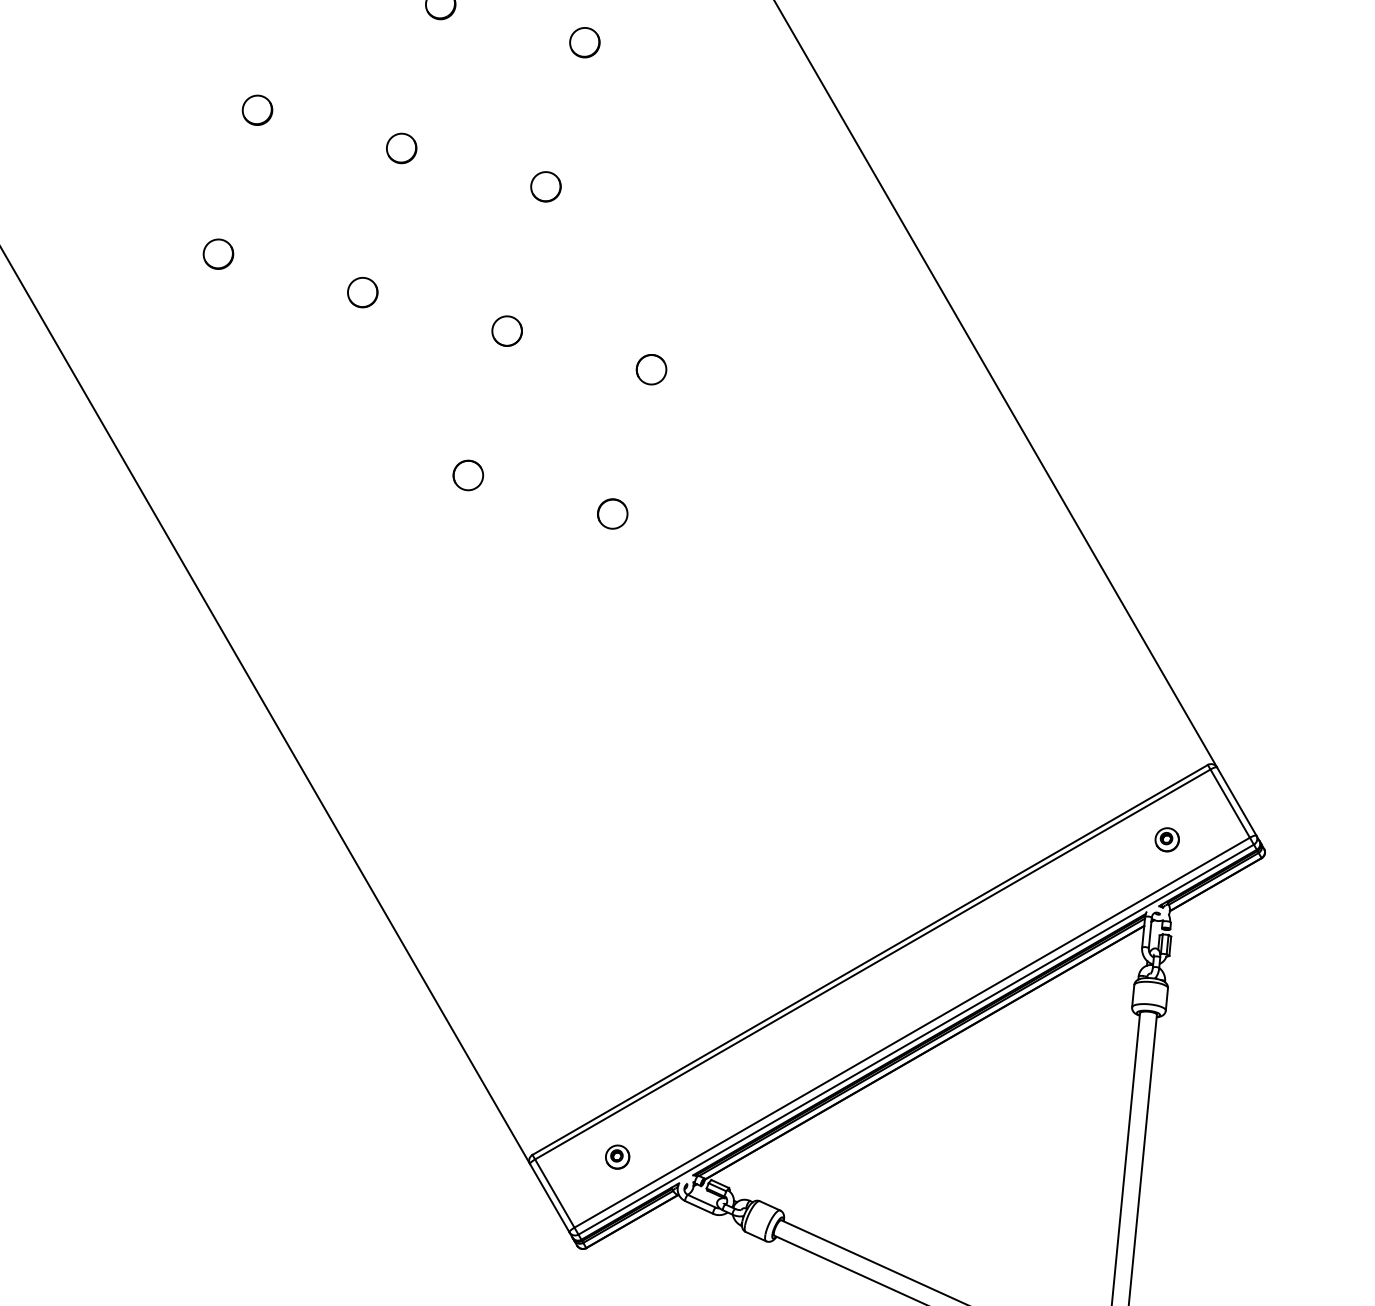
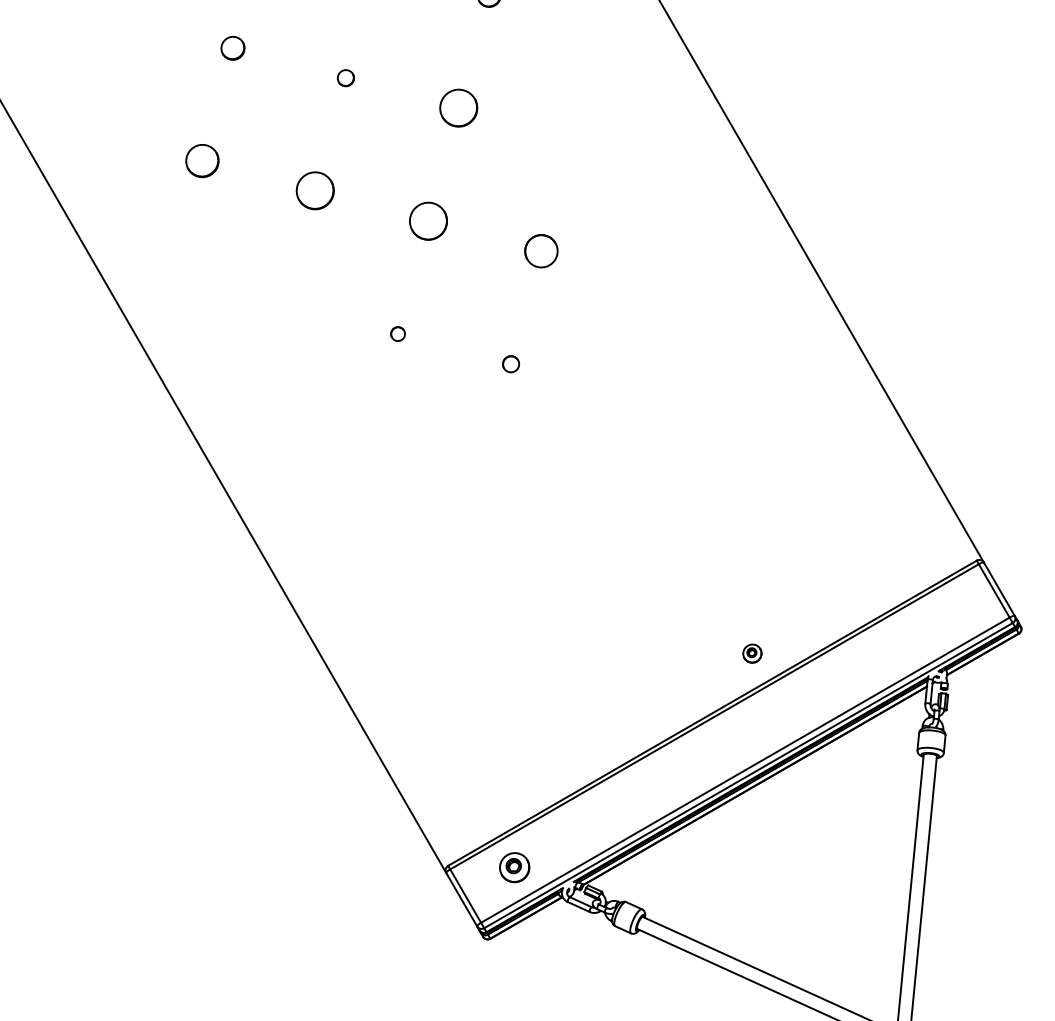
part: (401, 148) -> (345, 78), size x0.7
part: (545, 186) -> (458, 107), size x1.6
part: (218, 253) -> (202, 160), size x1.4
part: (362, 292) -> (315, 190), size x1.6
part: (506, 330) -> (427, 220), size x1.6
part: (651, 369) -> (541, 251), size x1.4
part: (468, 475) -> (398, 334), size x0.6
part: (612, 513) -> (510, 363), size x0.7
part: (1166, 839) -> (751, 653), moved
part: (617, 1156) -> (514, 867), size x1.6

